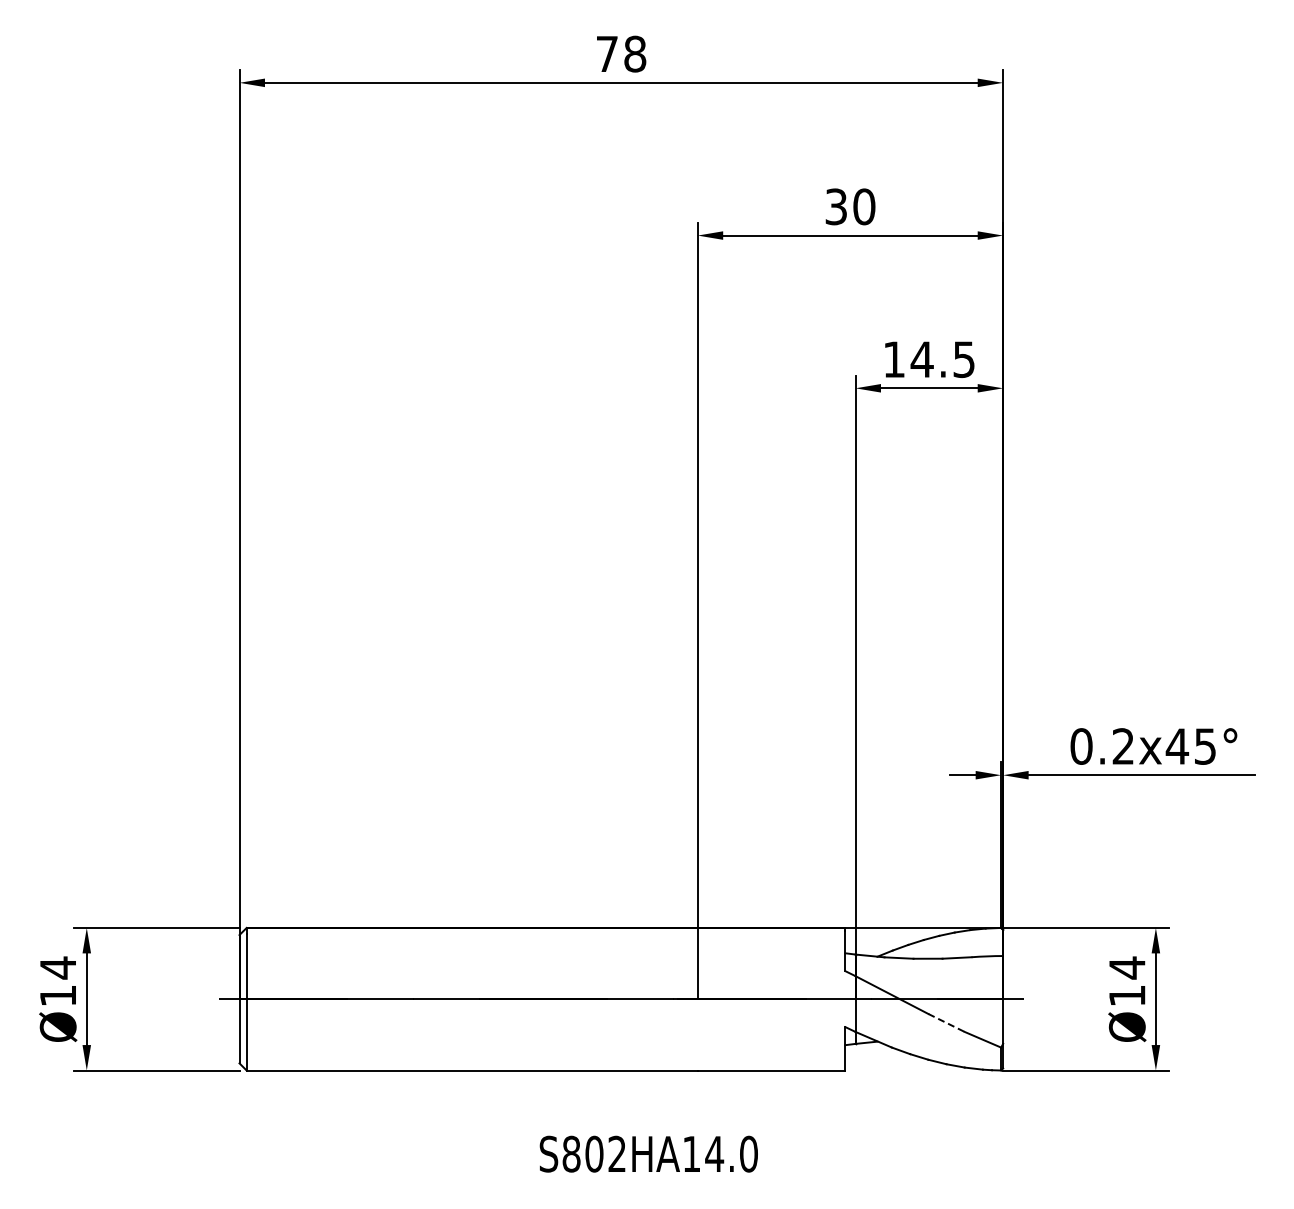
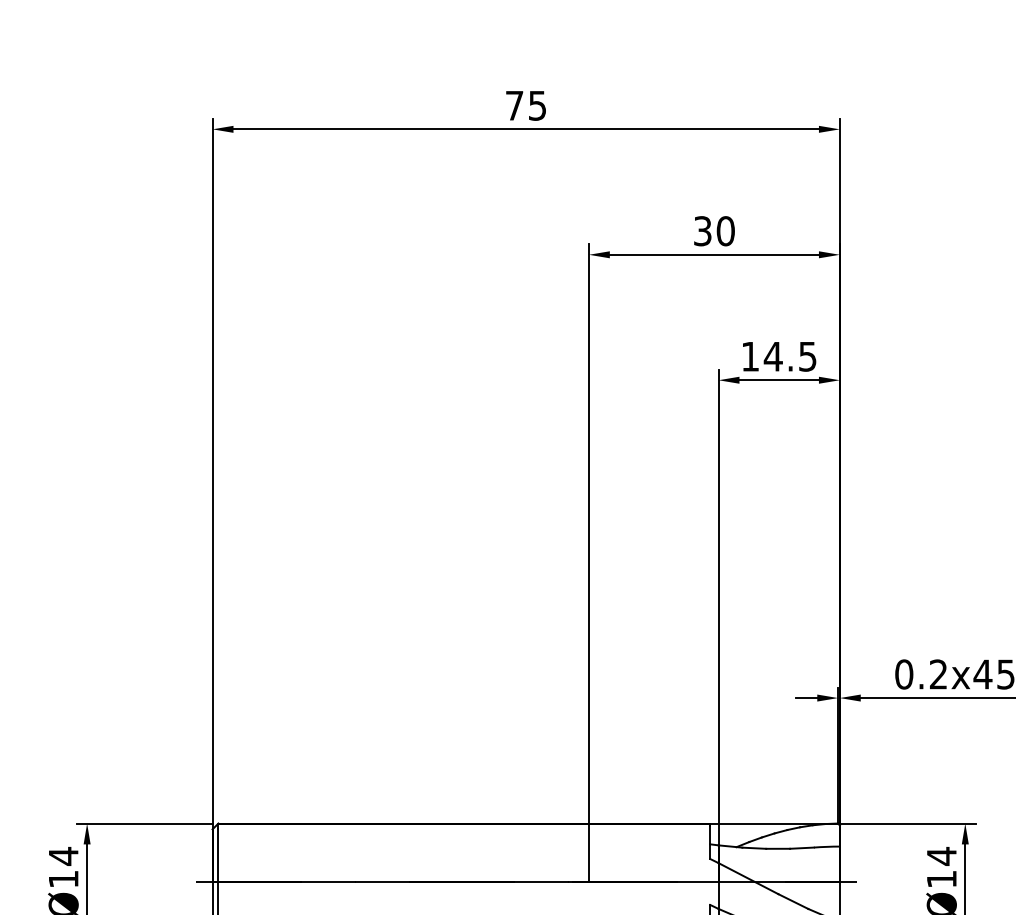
text: (635, 53) -> (537, 105), 78 -> 75
line: (946, 1023) -> (793, 902), dashed -> solid

